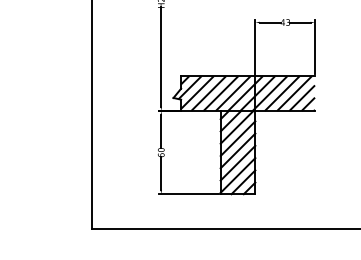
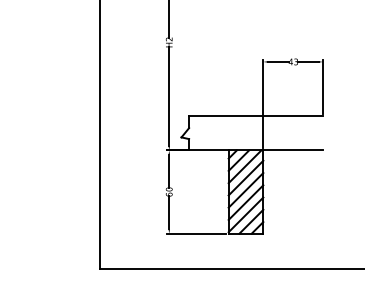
hatch: (246, 93) -> (254, 132), removed

